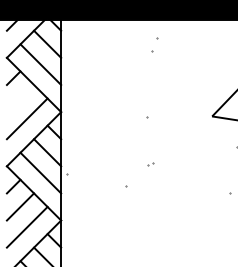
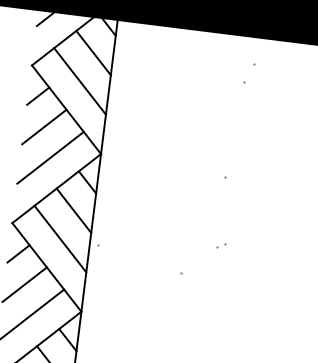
line: (20, 98) -> (44, 126), added

